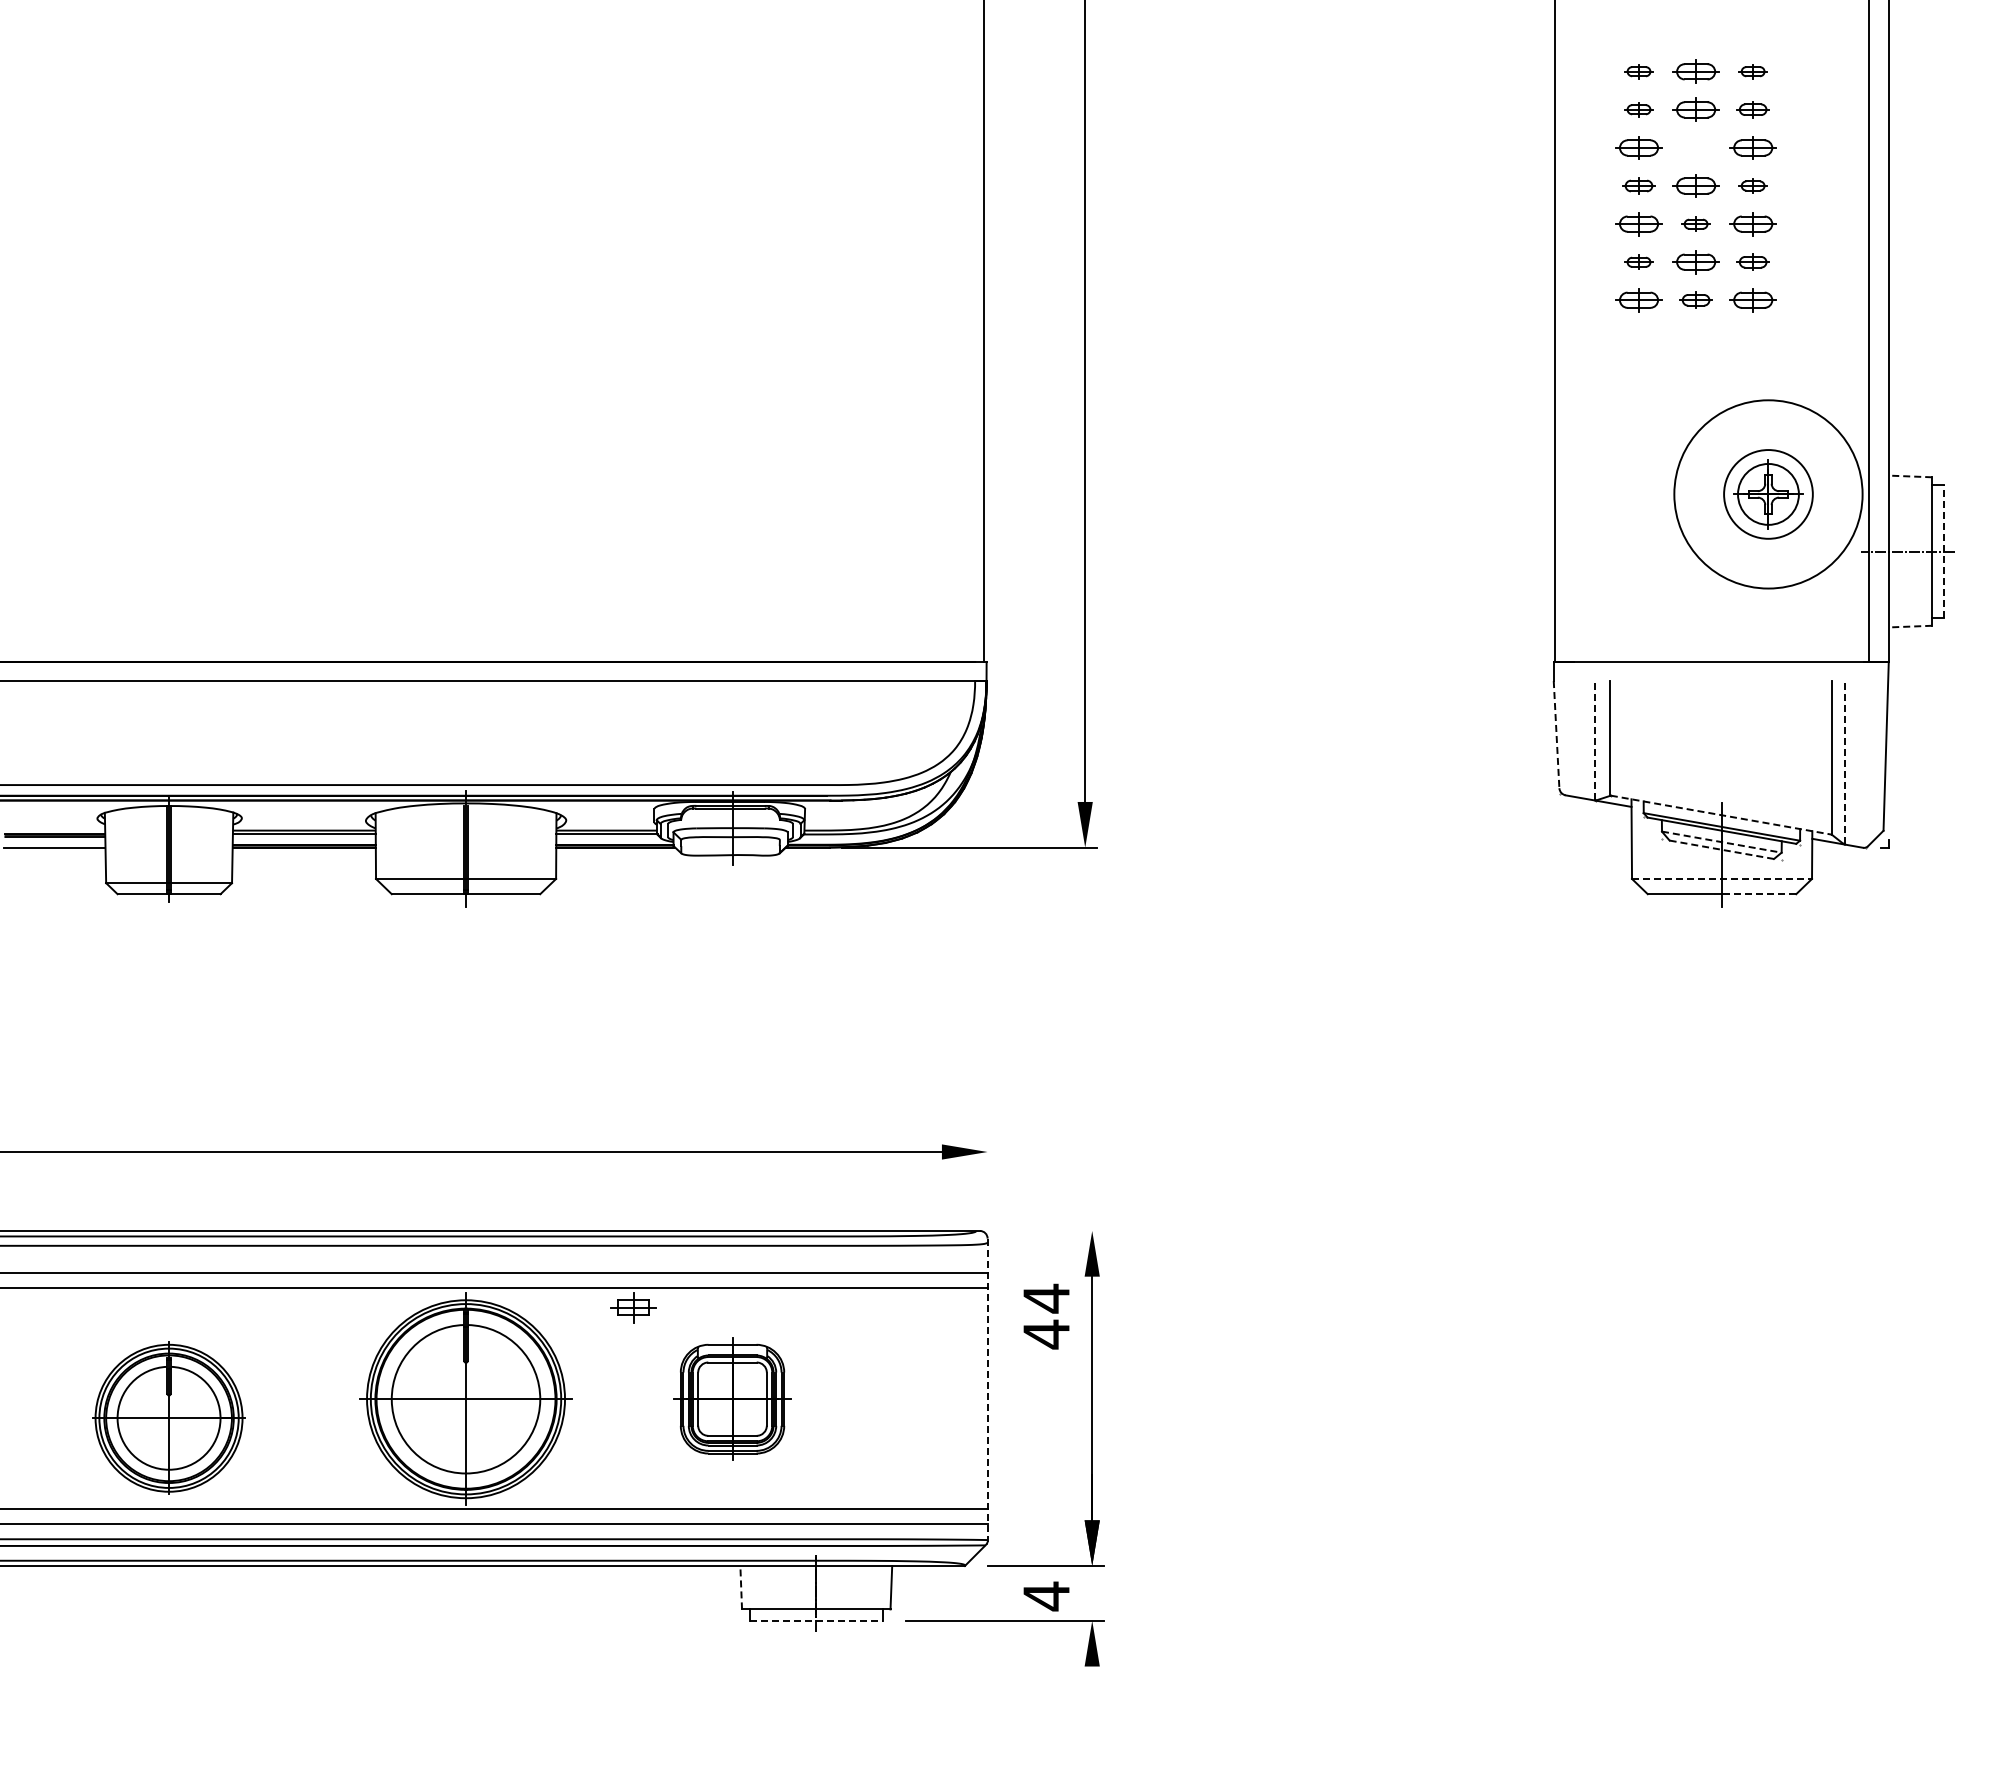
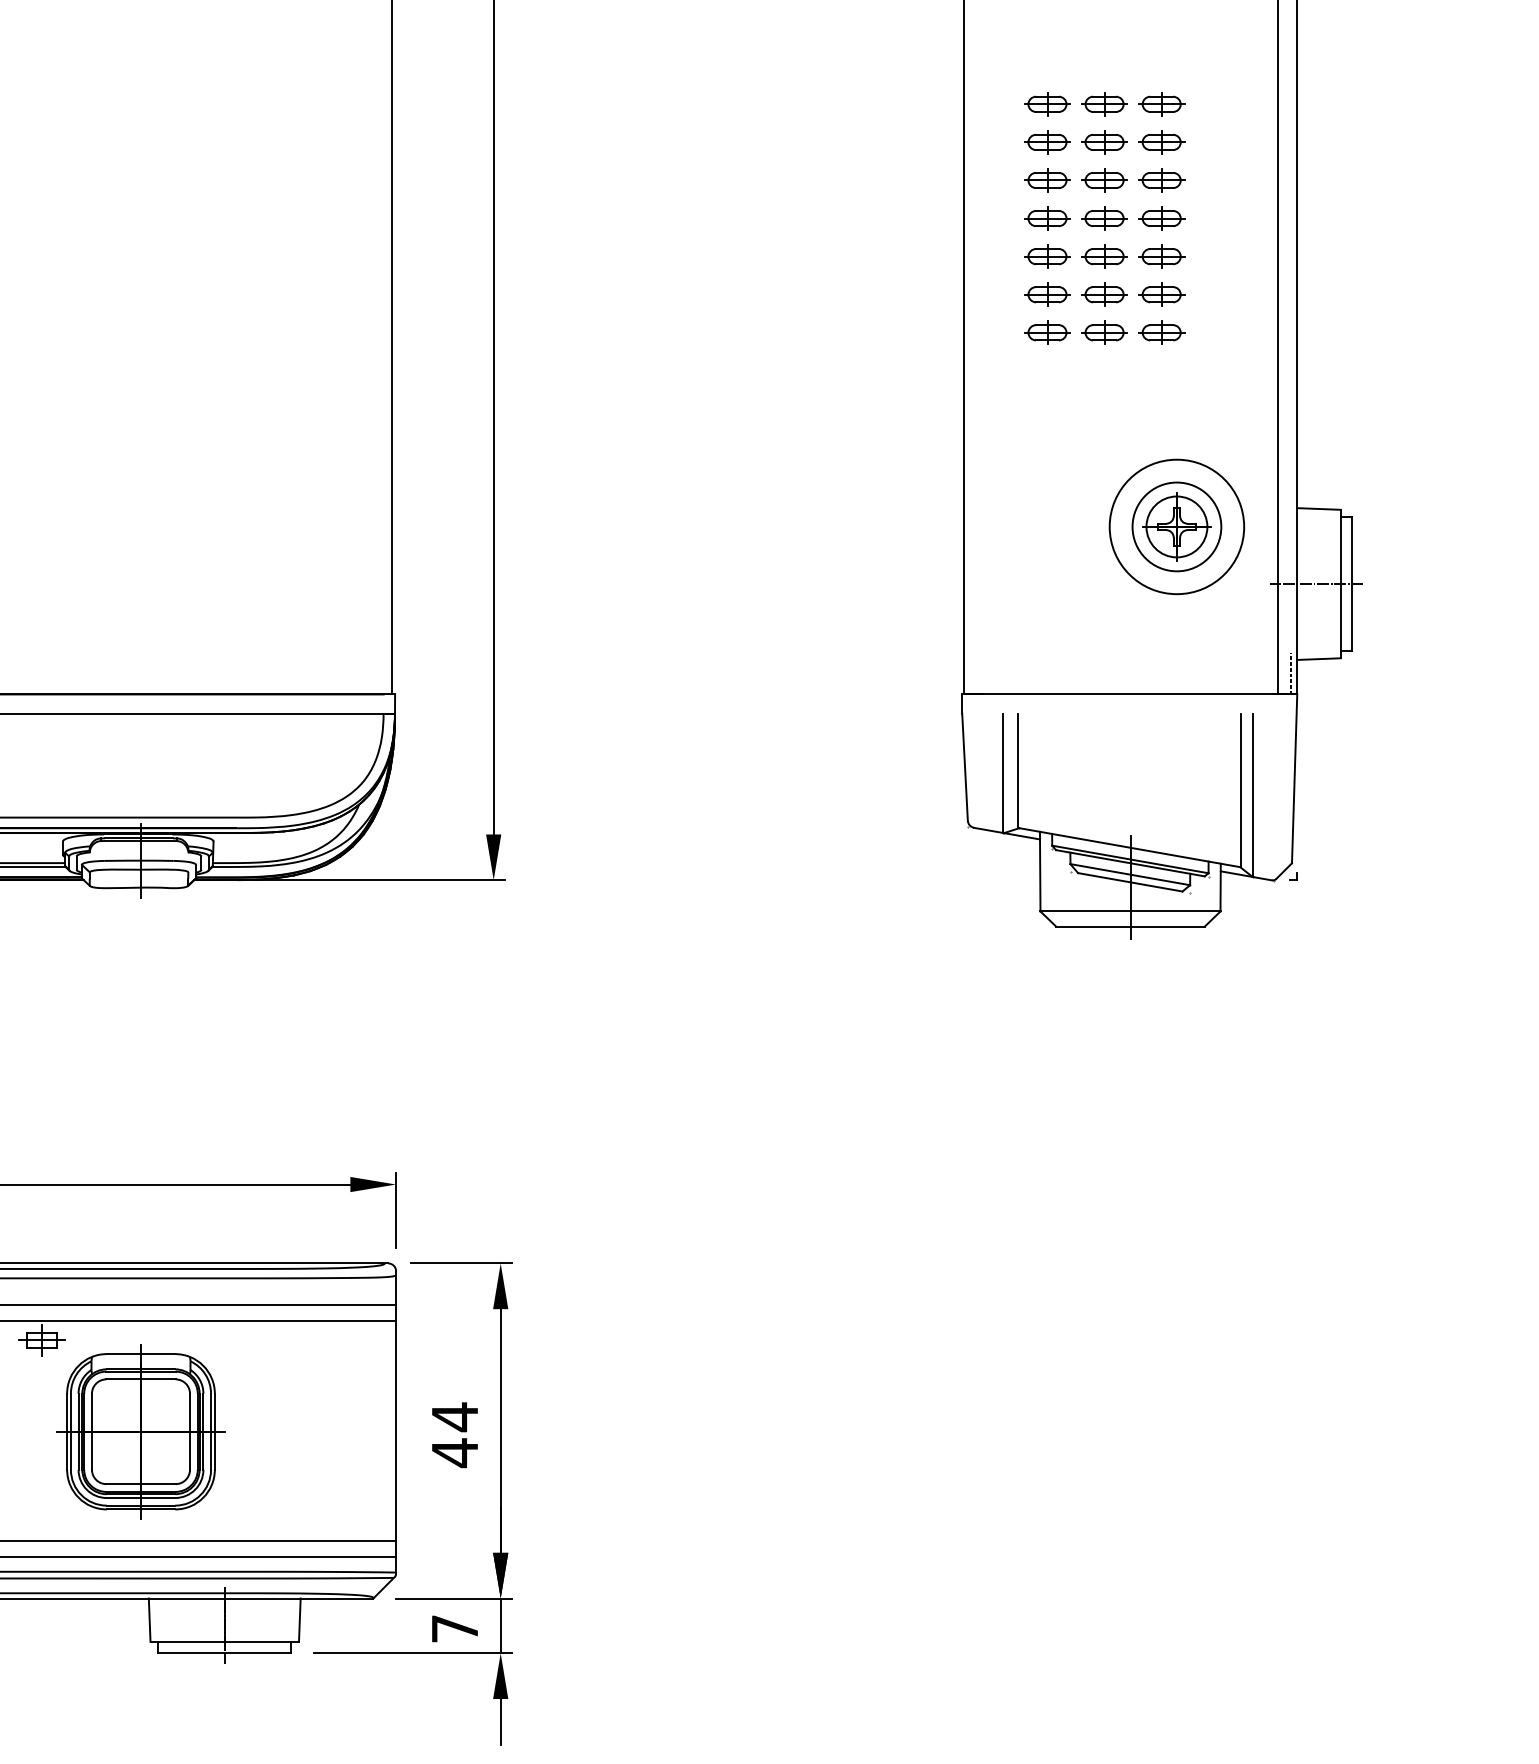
part: (1638, 71) -> (1046, 104), size x1.67
part: (1752, 71) -> (1160, 104), size x1.67
part: (1638, 109) -> (1046, 142), size x1.67
part: (1752, 109) -> (1160, 142), size x1.43
part: (1695, 147) -> (1103, 180), added
part: (1638, 185) -> (1046, 218), size x1.43
part: (1752, 185) -> (1160, 218), size x1.67
part: (1695, 224) -> (1103, 257), size x1.67
part: (1638, 262) -> (1046, 295), size x1.67
part: (1752, 262) -> (1160, 295), size x1.43
part: (1695, 300) -> (1103, 333), size x1.43
line: (1911, 476) -> (1319, 509), dashed -> solid
circle: (1768, 494) -> (1176, 527), size x0.71
line: (1943, 551) -> (1351, 584), dashed -> solid
line: (1911, 626) -> (1319, 659), dashed -> solid
line: (1882, 640) -> (1290, 673), added
line: (1556, 734) -> (964, 767), dashed -> solid
line: (1594, 740) -> (1002, 773), dashed -> solid
line: (1844, 762) -> (1252, 795), dashed -> solid
line: (1721, 815) -> (1129, 848), dashed -> solid
line: (1721, 842) -> (1129, 875), dashed -> solid
line: (1722, 849) -> (1130, 882), dashed -> solid
line: (1722, 878) -> (1130, 911), dashed -> solid
line: (1758, 894) -> (1166, 927), dashed -> solid
line: (987, 1177) -> (395, 1210), added
line: (1052, 1230) -> (460, 1263), added
text: (1046, 1316) -> (454, 1435), moved
line: (987, 1390) -> (395, 1423), dashed -> solid
part: (732, 1398) -> (140, 1431), size x1.43
line: (741, 1587) -> (149, 1620), dashed -> solid
line: (1092, 1593) -> (500, 1626), added
text: (1046, 1596) -> (454, 1629), 4 -> 7
line: (816, 1620) -> (224, 1653), dashed -> solid
line: (1092, 1689) -> (500, 1722), added

